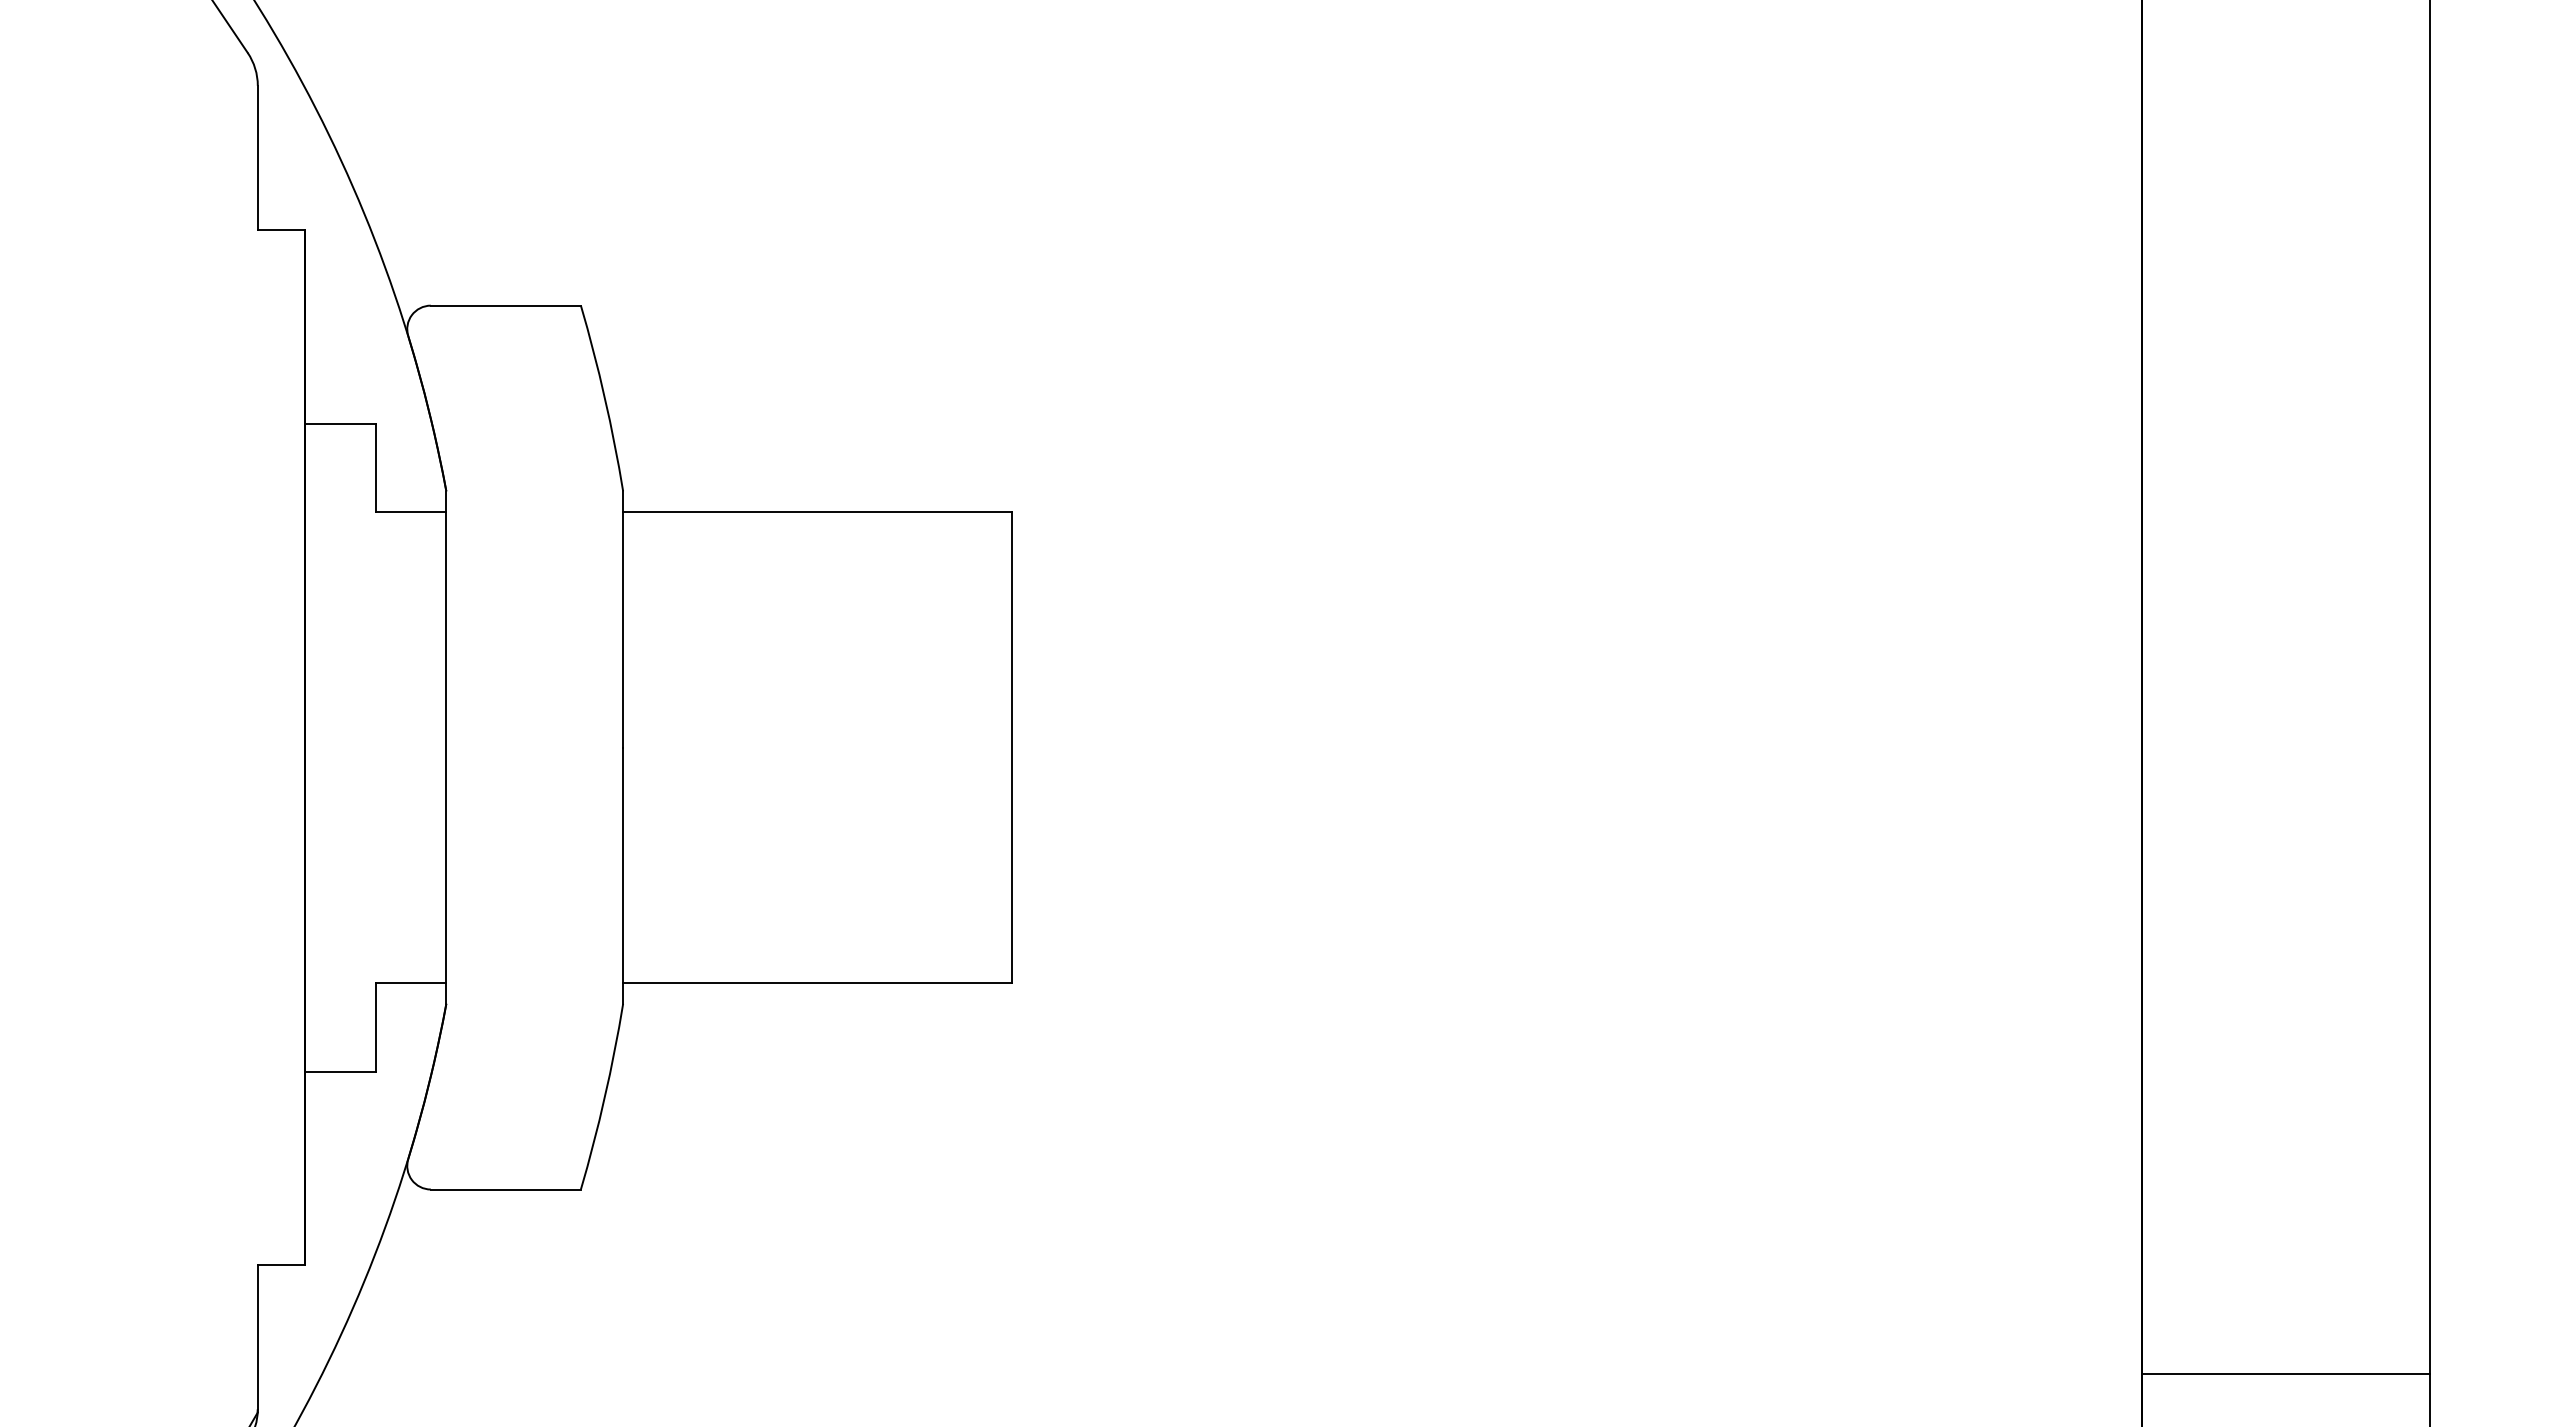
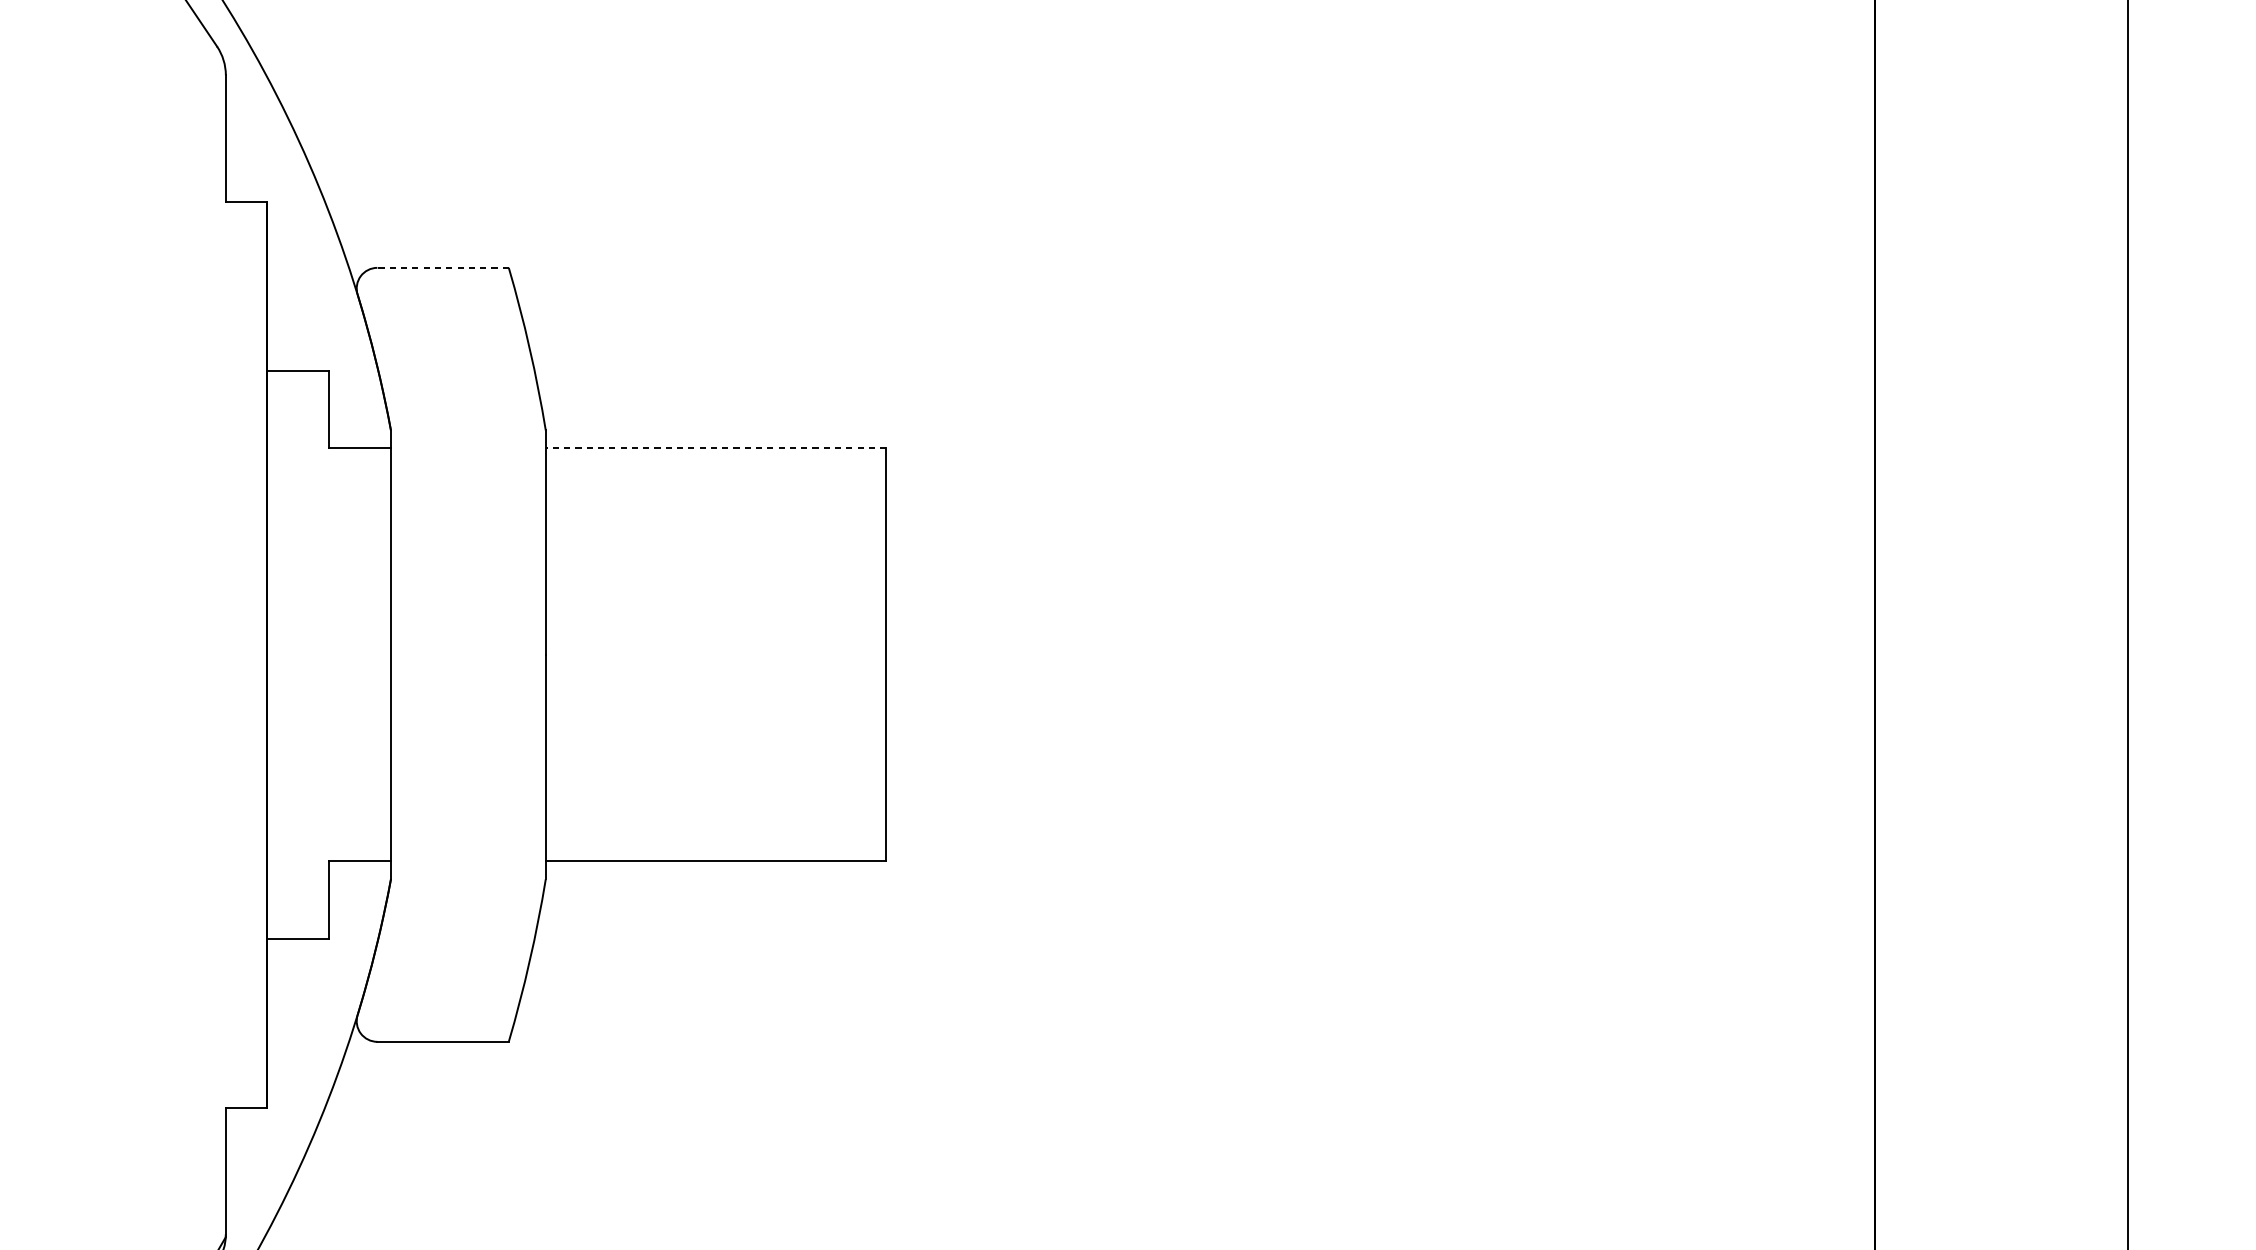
line: (505, 305) -> (442, 267), solid -> dashed
line: (817, 511) -> (715, 448), solid -> dashed
line: (2285, 1373) -> (2001, 1202), removed

